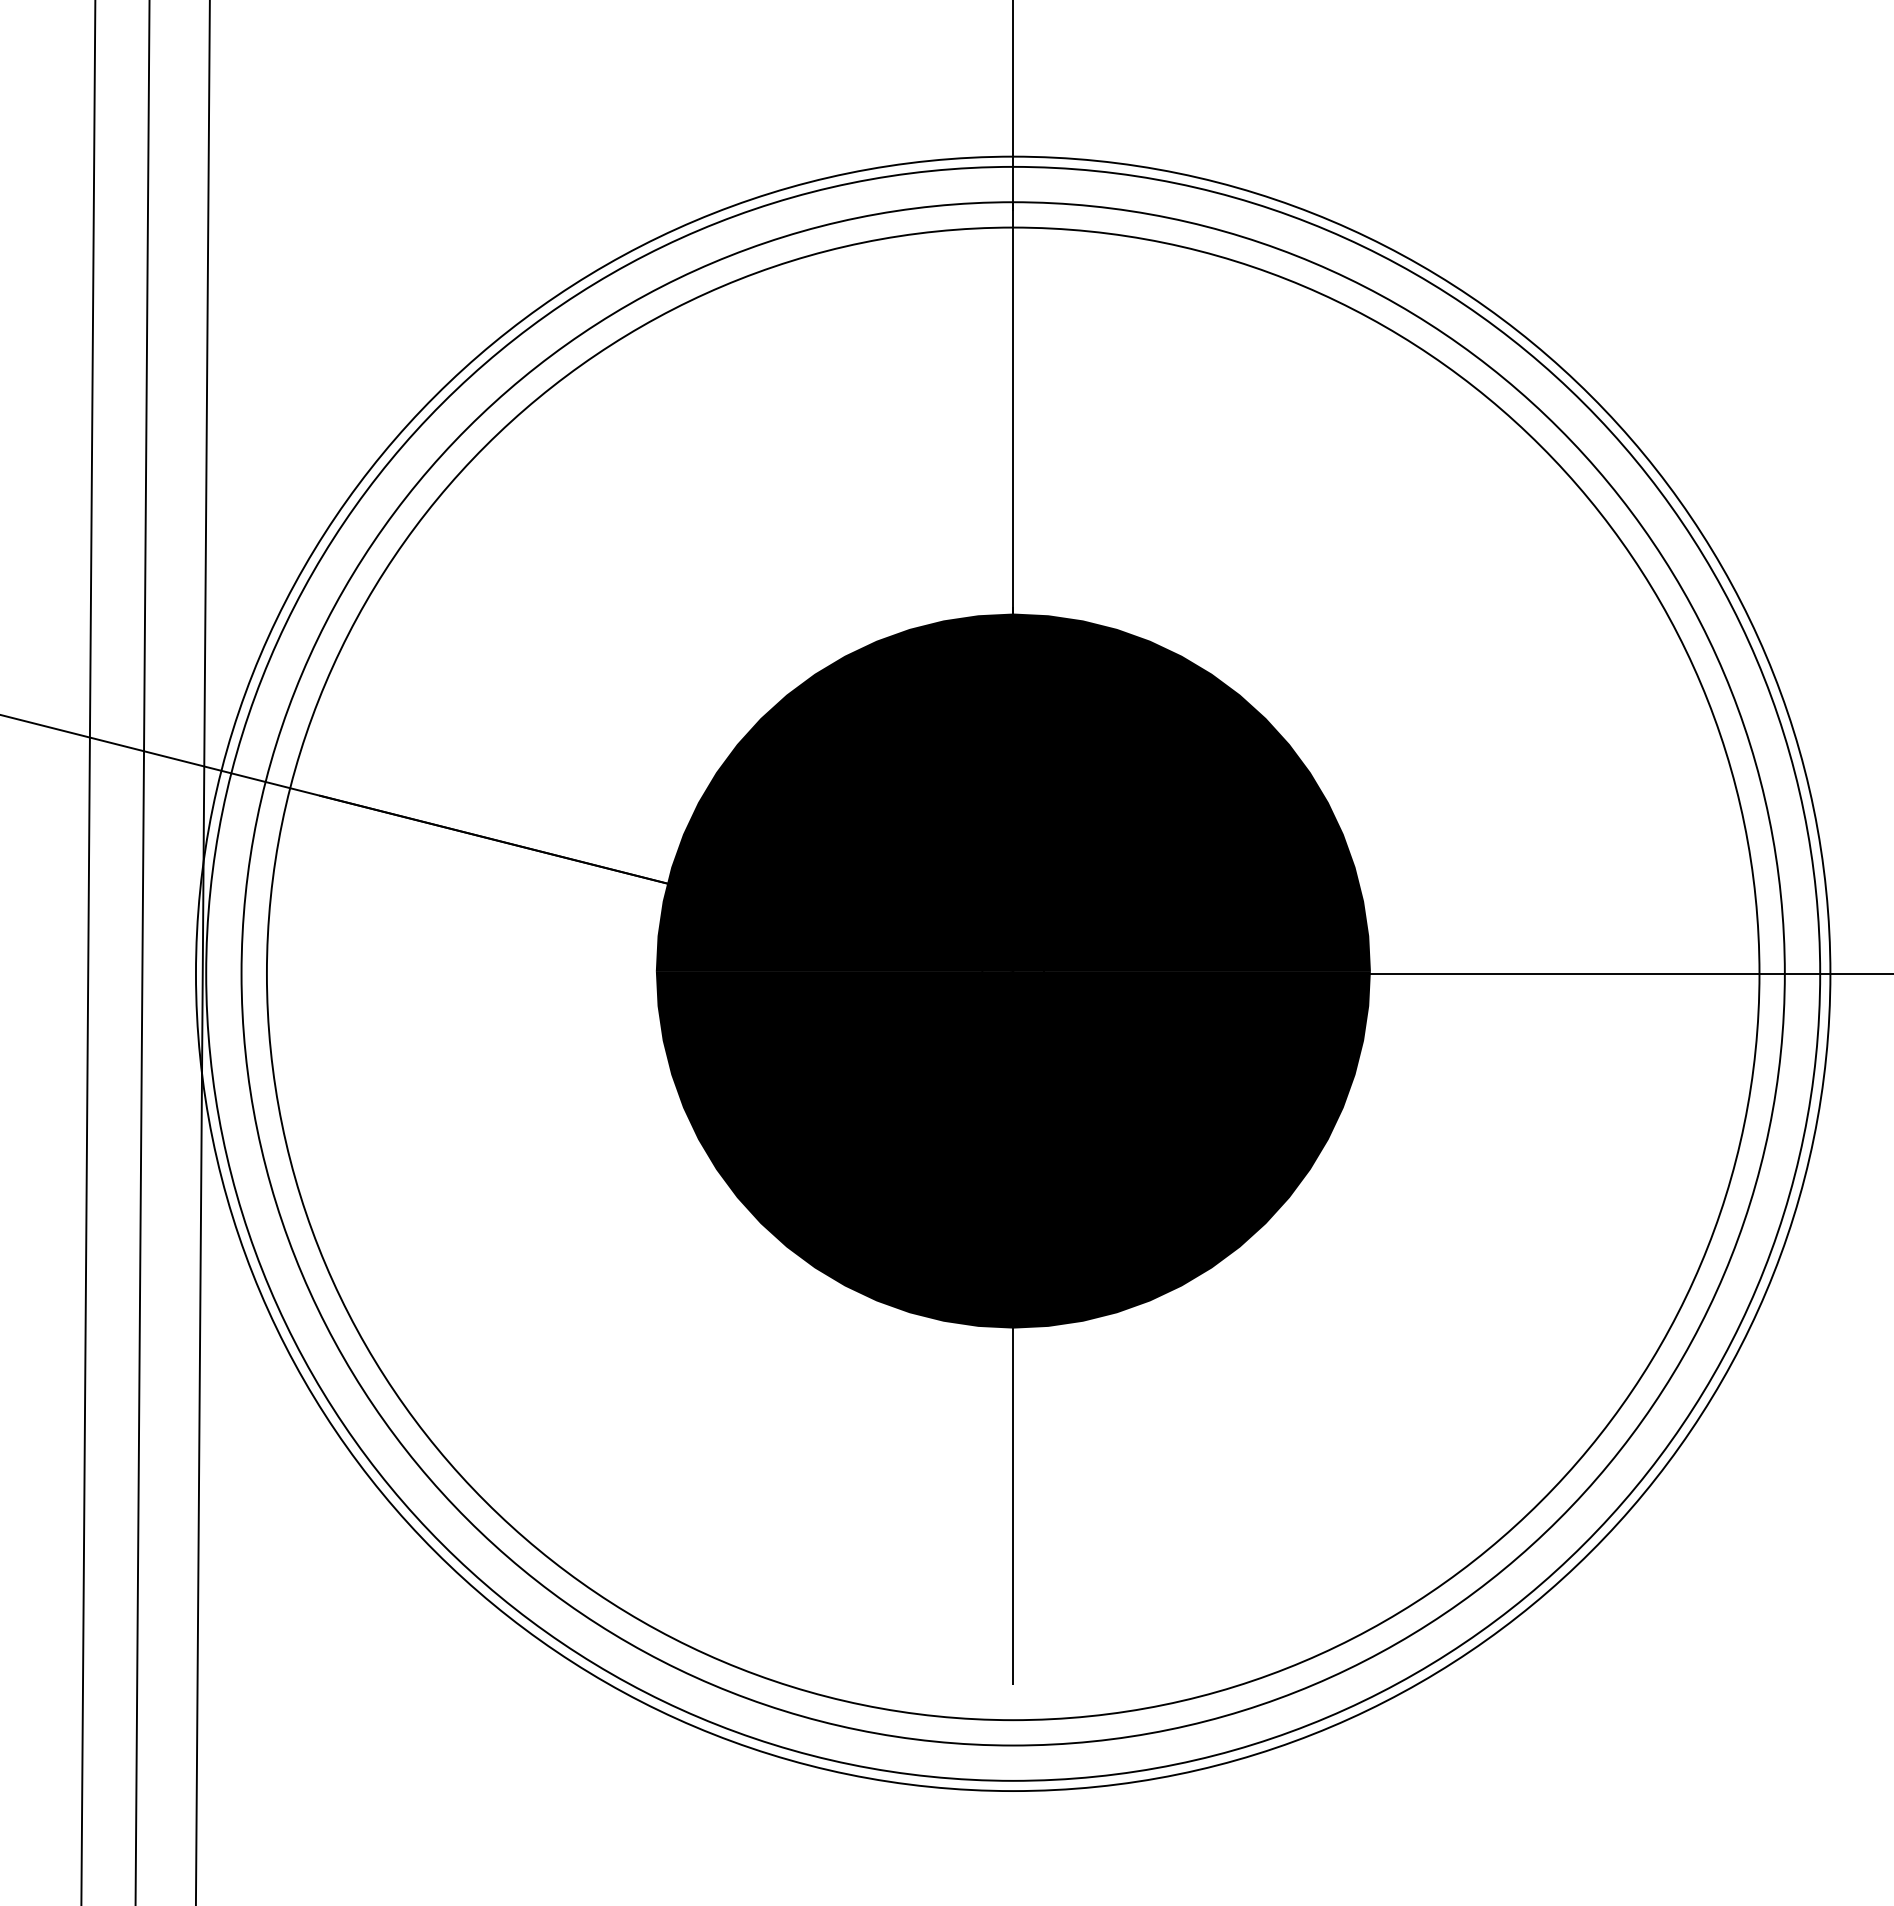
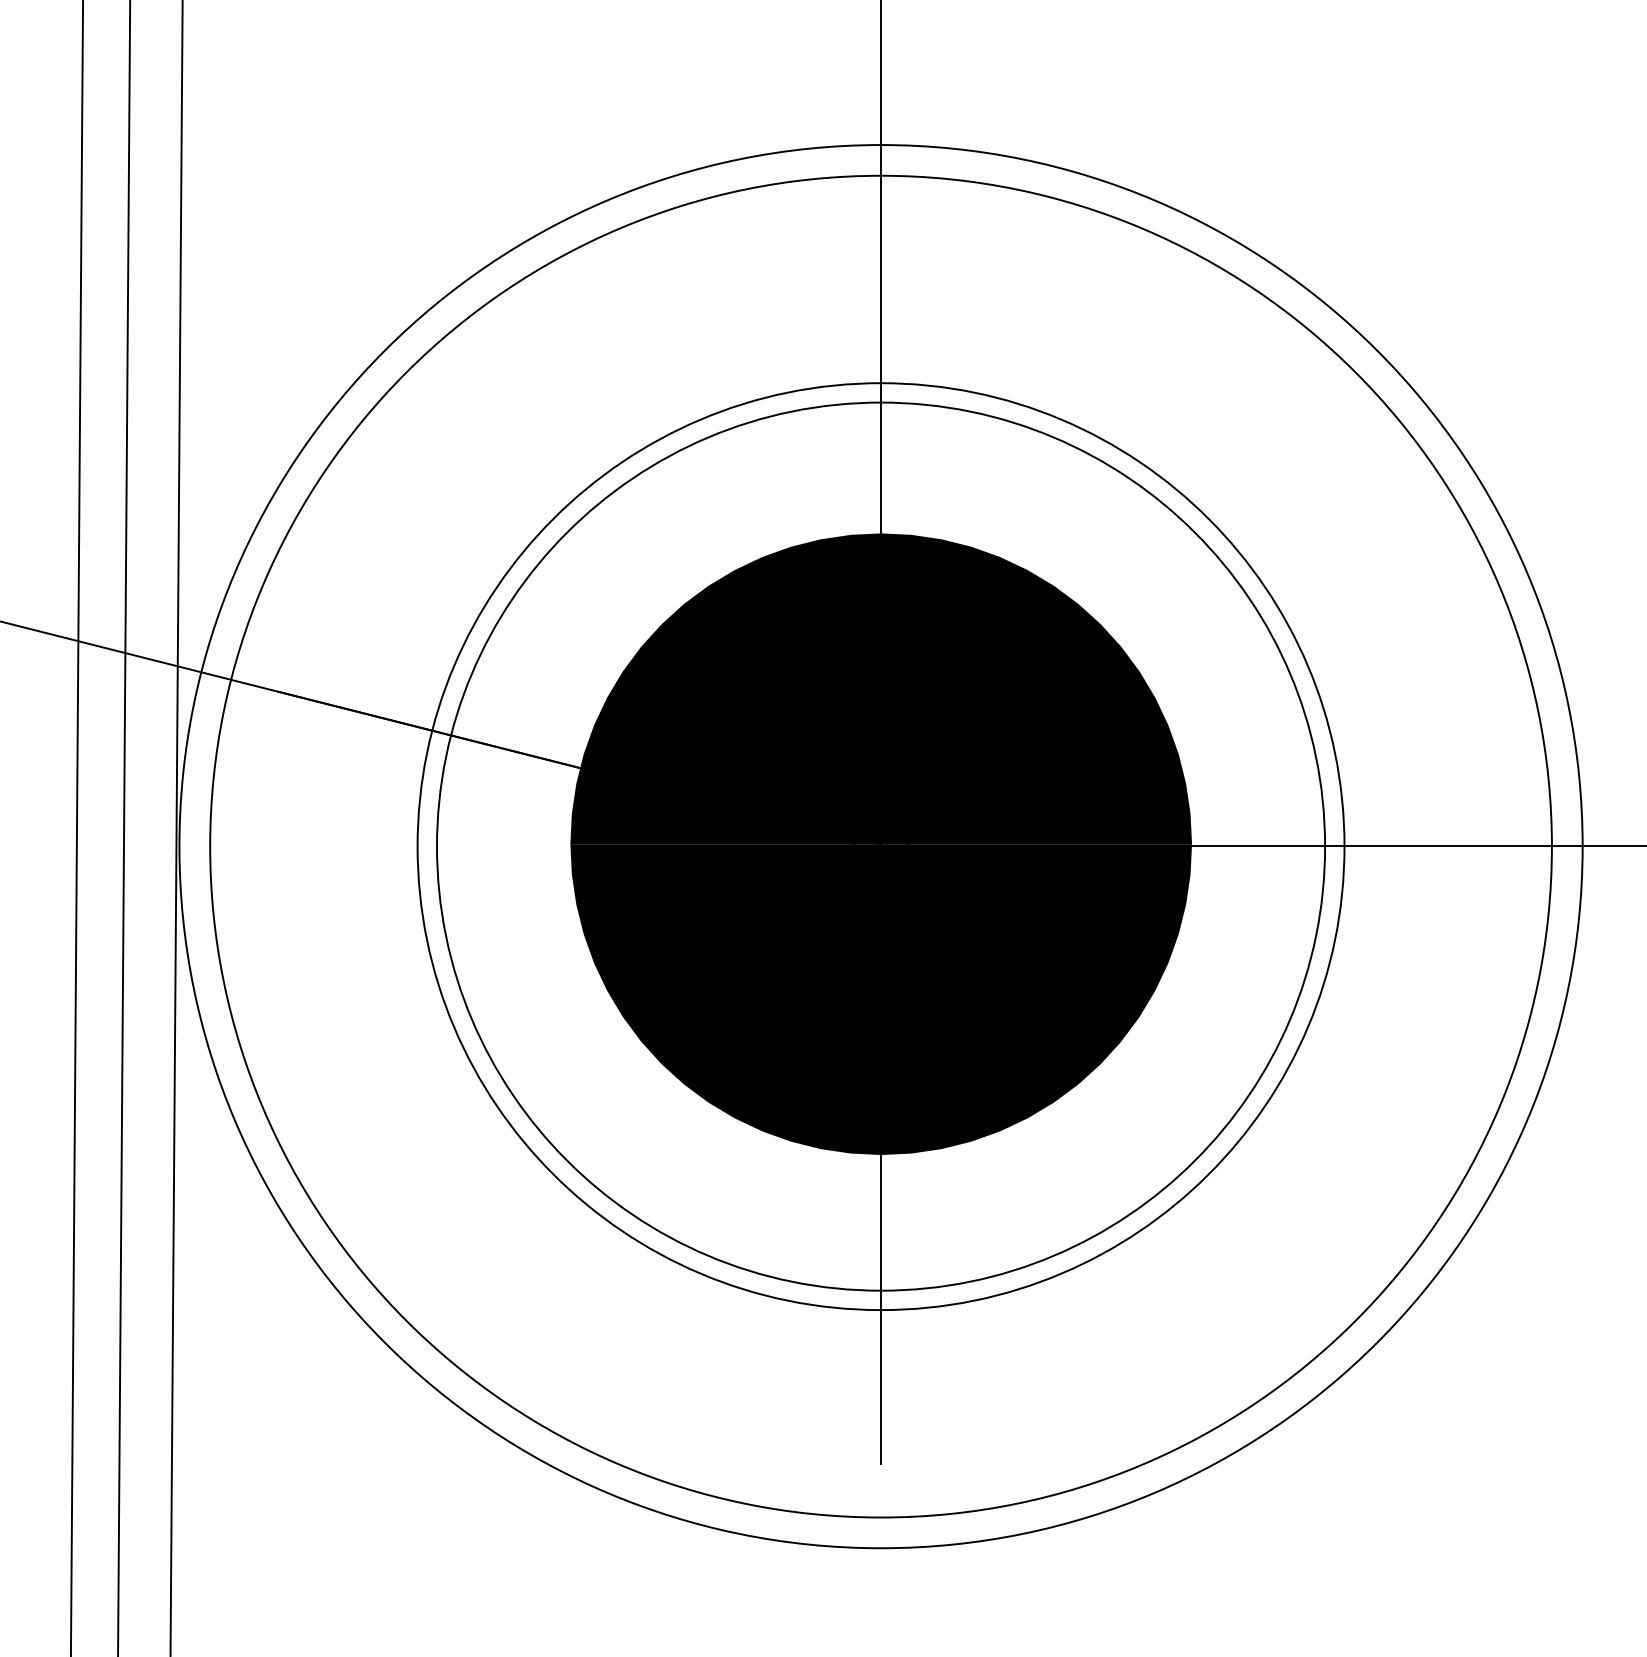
circle: (1012, 973) -> (880, 846), size x0.62
circle: (1013, 973) -> (881, 846), size x0.71

